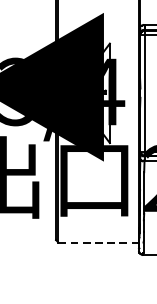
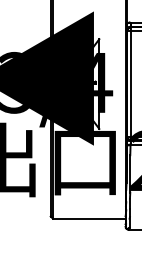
line: (99, 242) -> (89, 218), dashed -> solid

